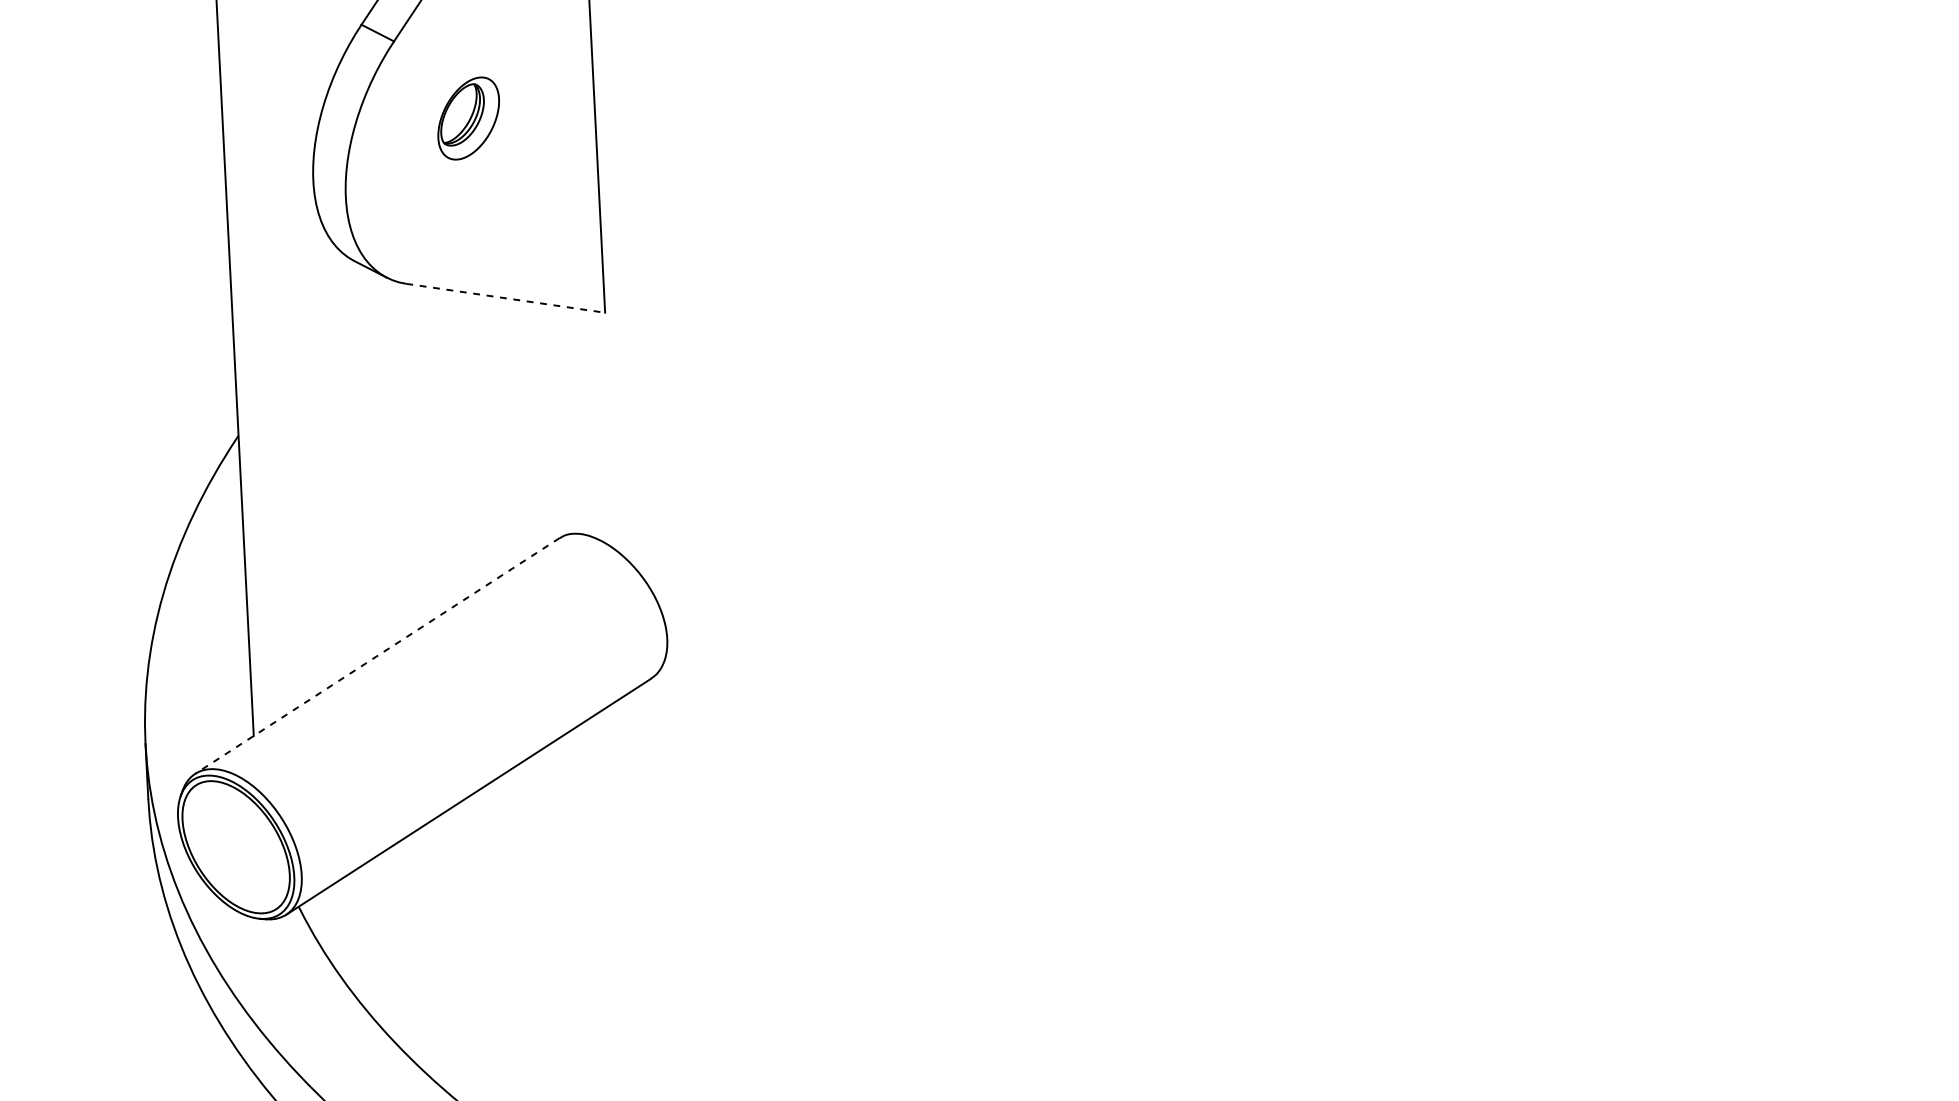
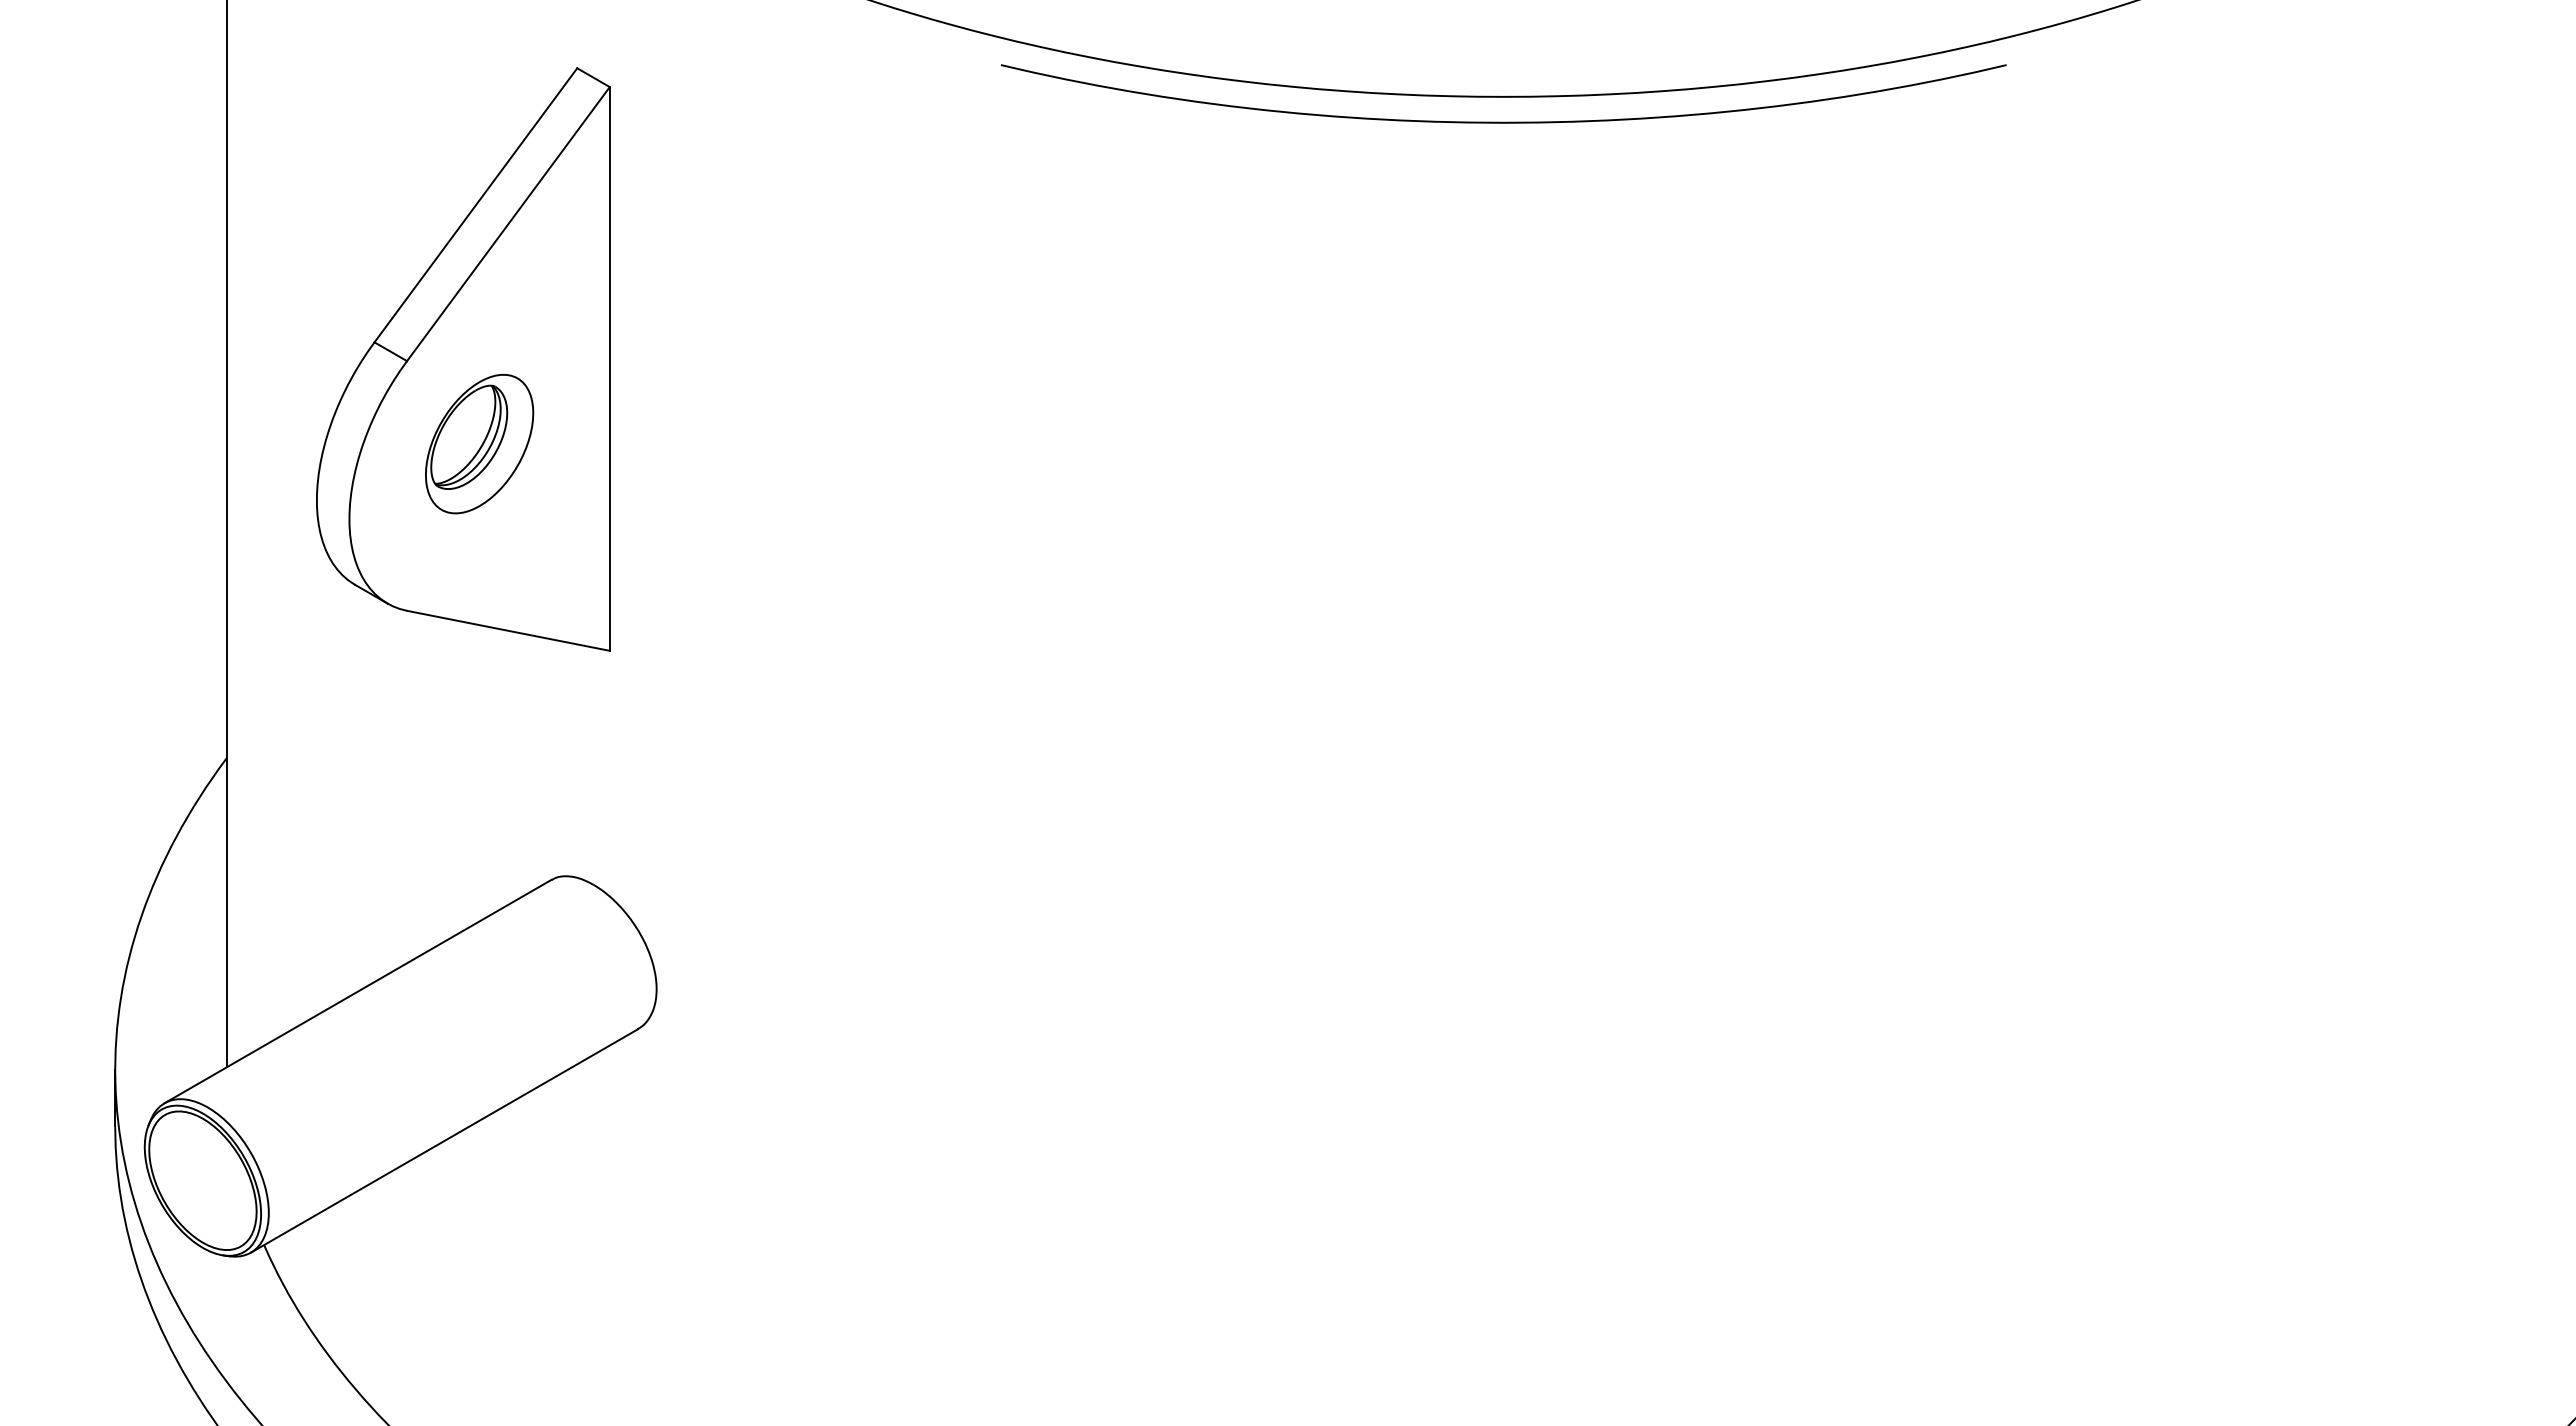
part: (468, 118) -> (479, 444), size x1.67
line: (505, 297) -> (508, 630), dashed -> solid
line: (376, 655) -> (357, 991), dashed -> solid

